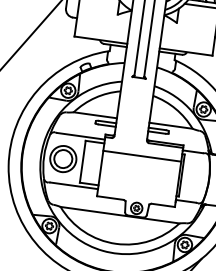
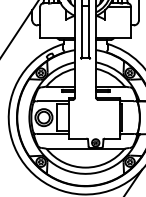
line: (142, 155) -> (94, 108), removed

